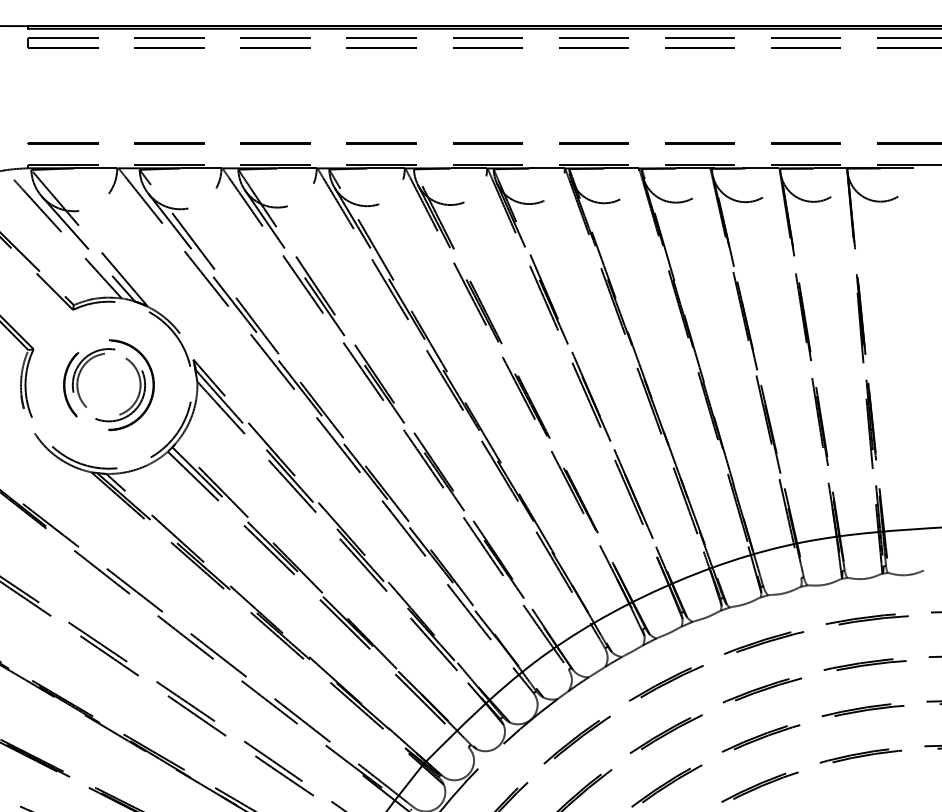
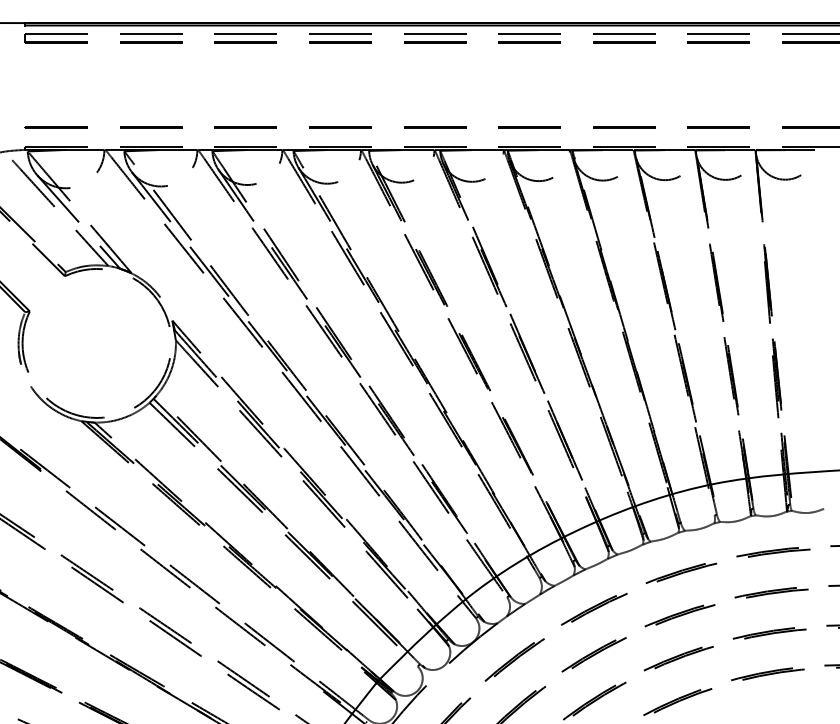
part: (83, 401) -> (74, 357), removed

